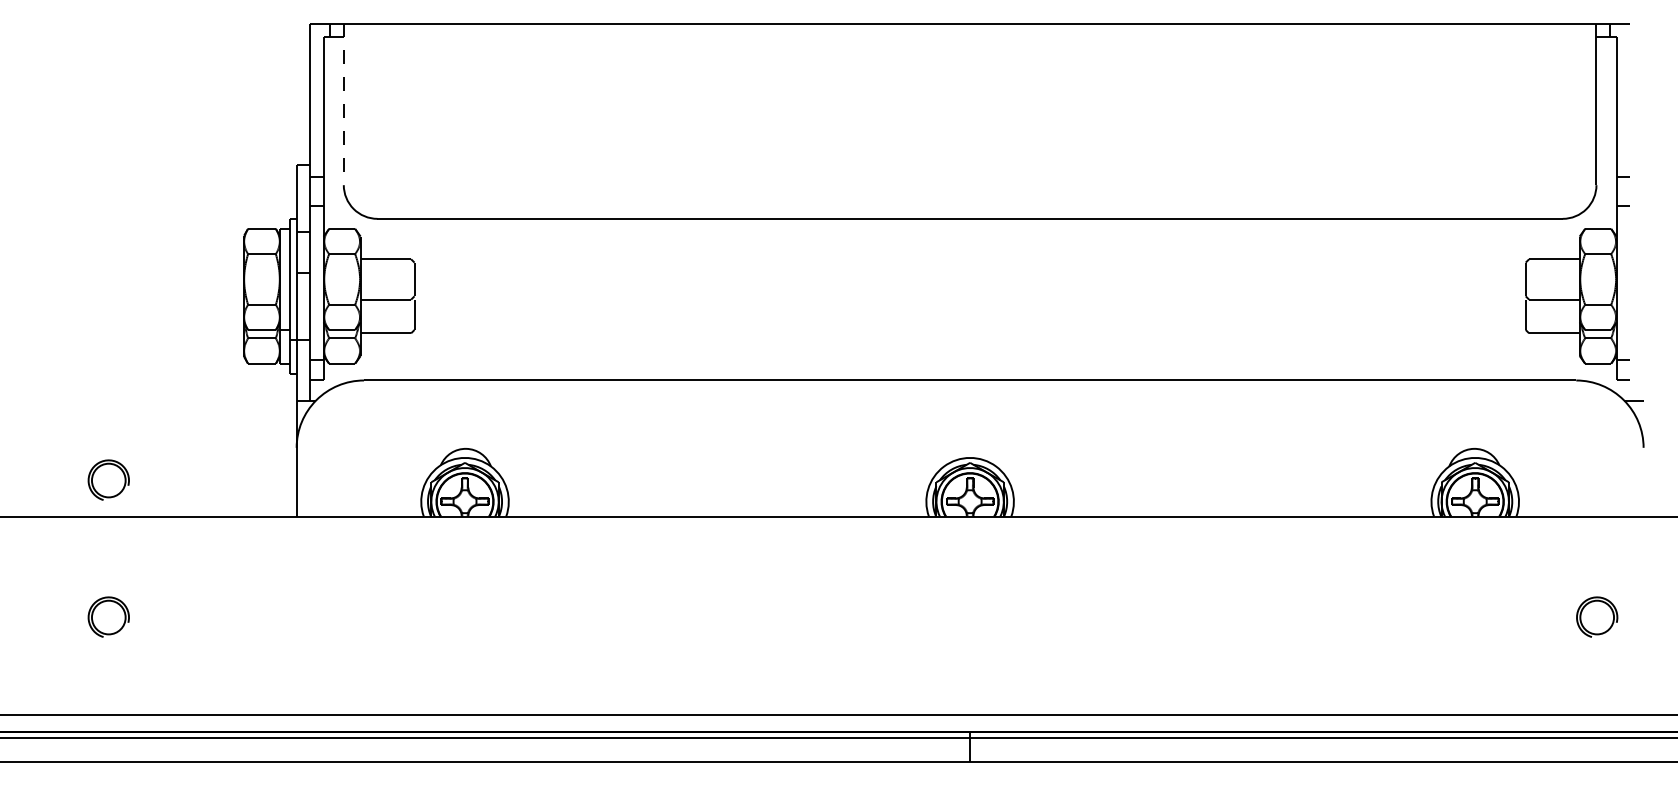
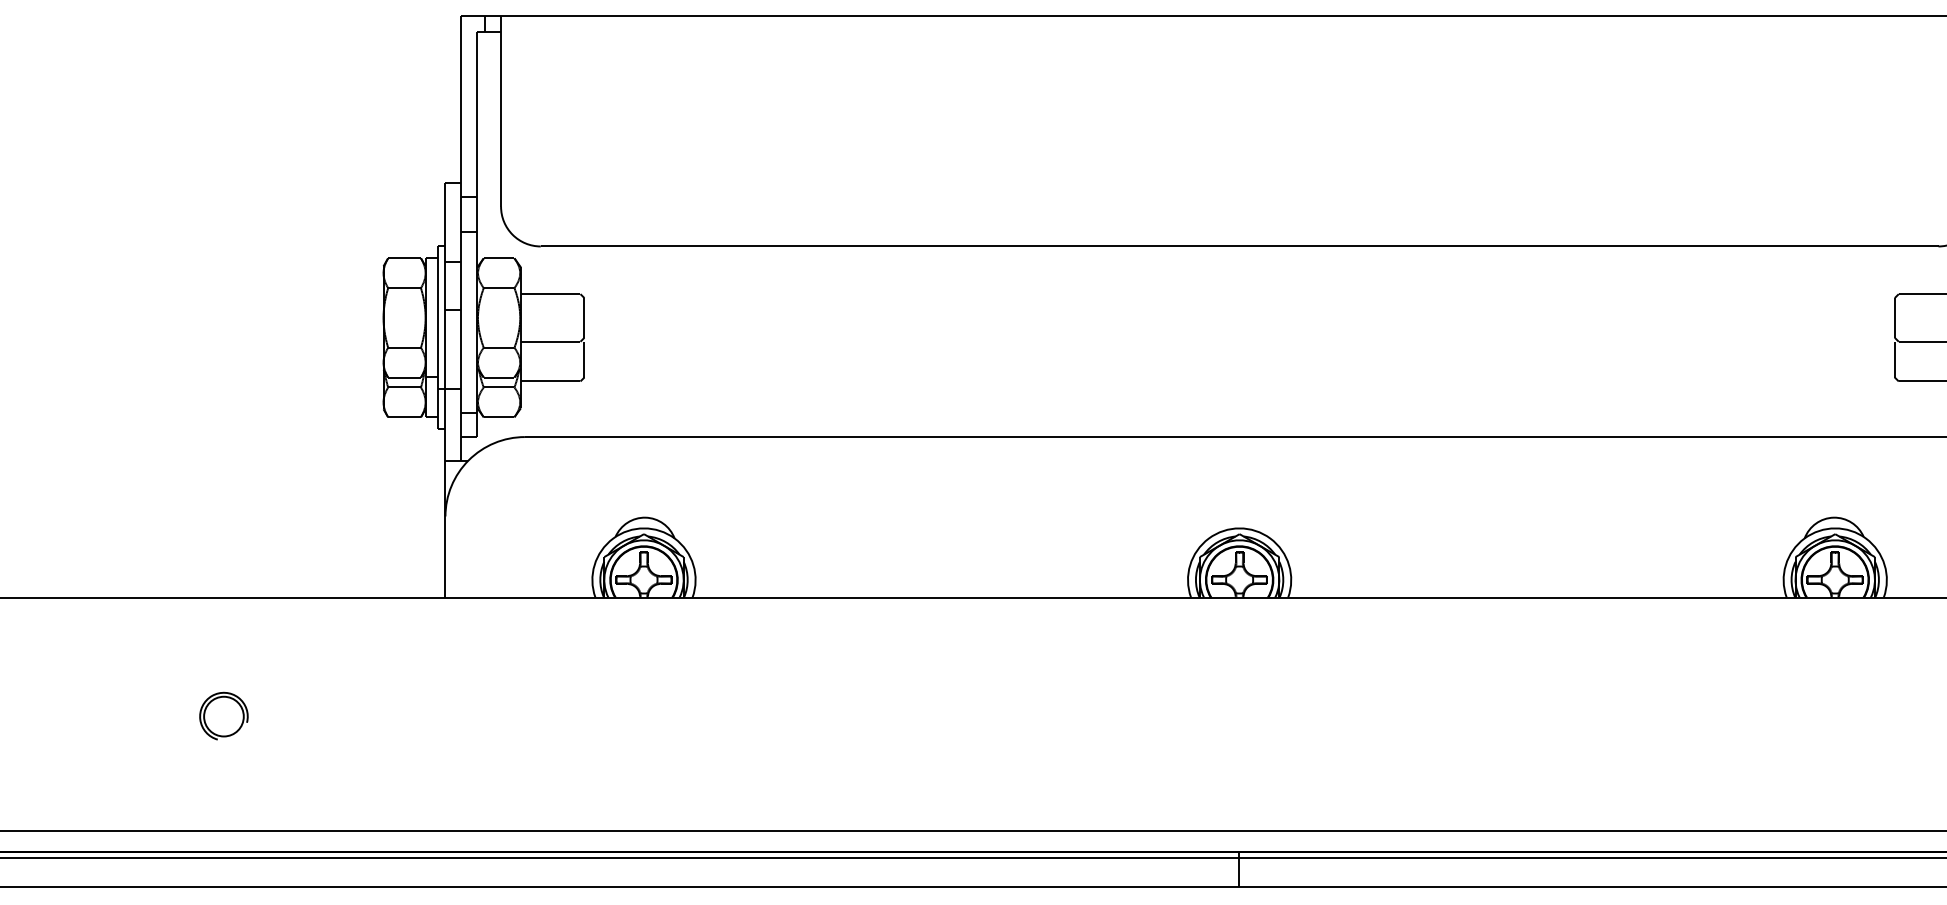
line: (343, 104) -> (500, 111), dashed -> solid
part: (108, 479) -> (223, 553), removed

